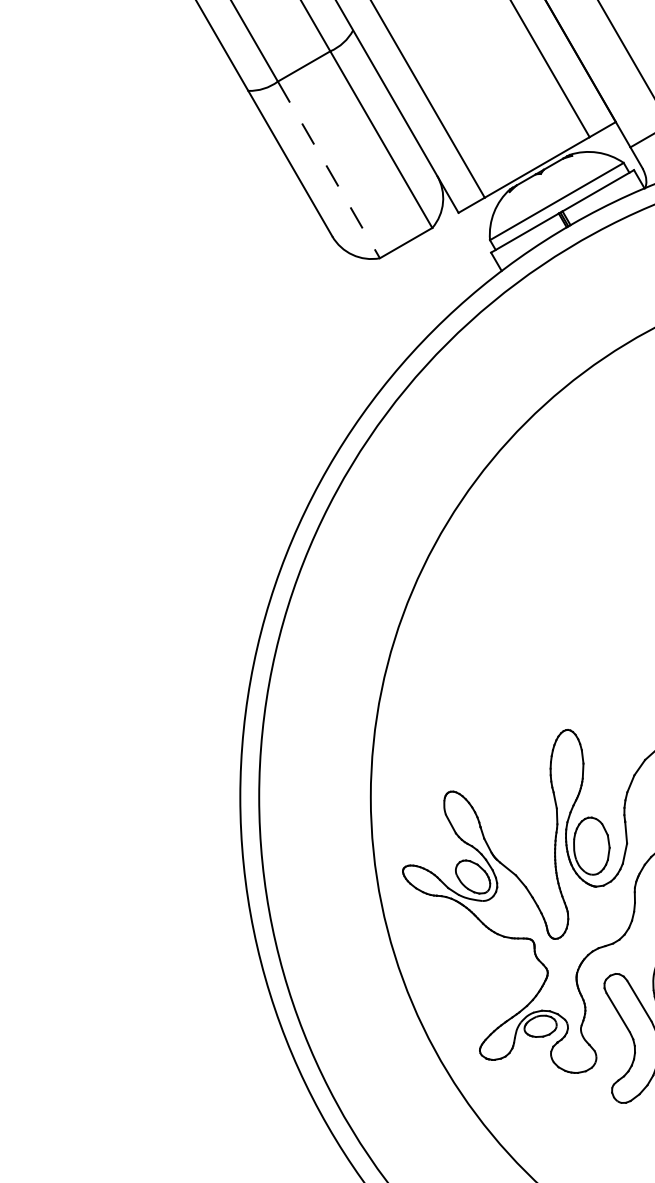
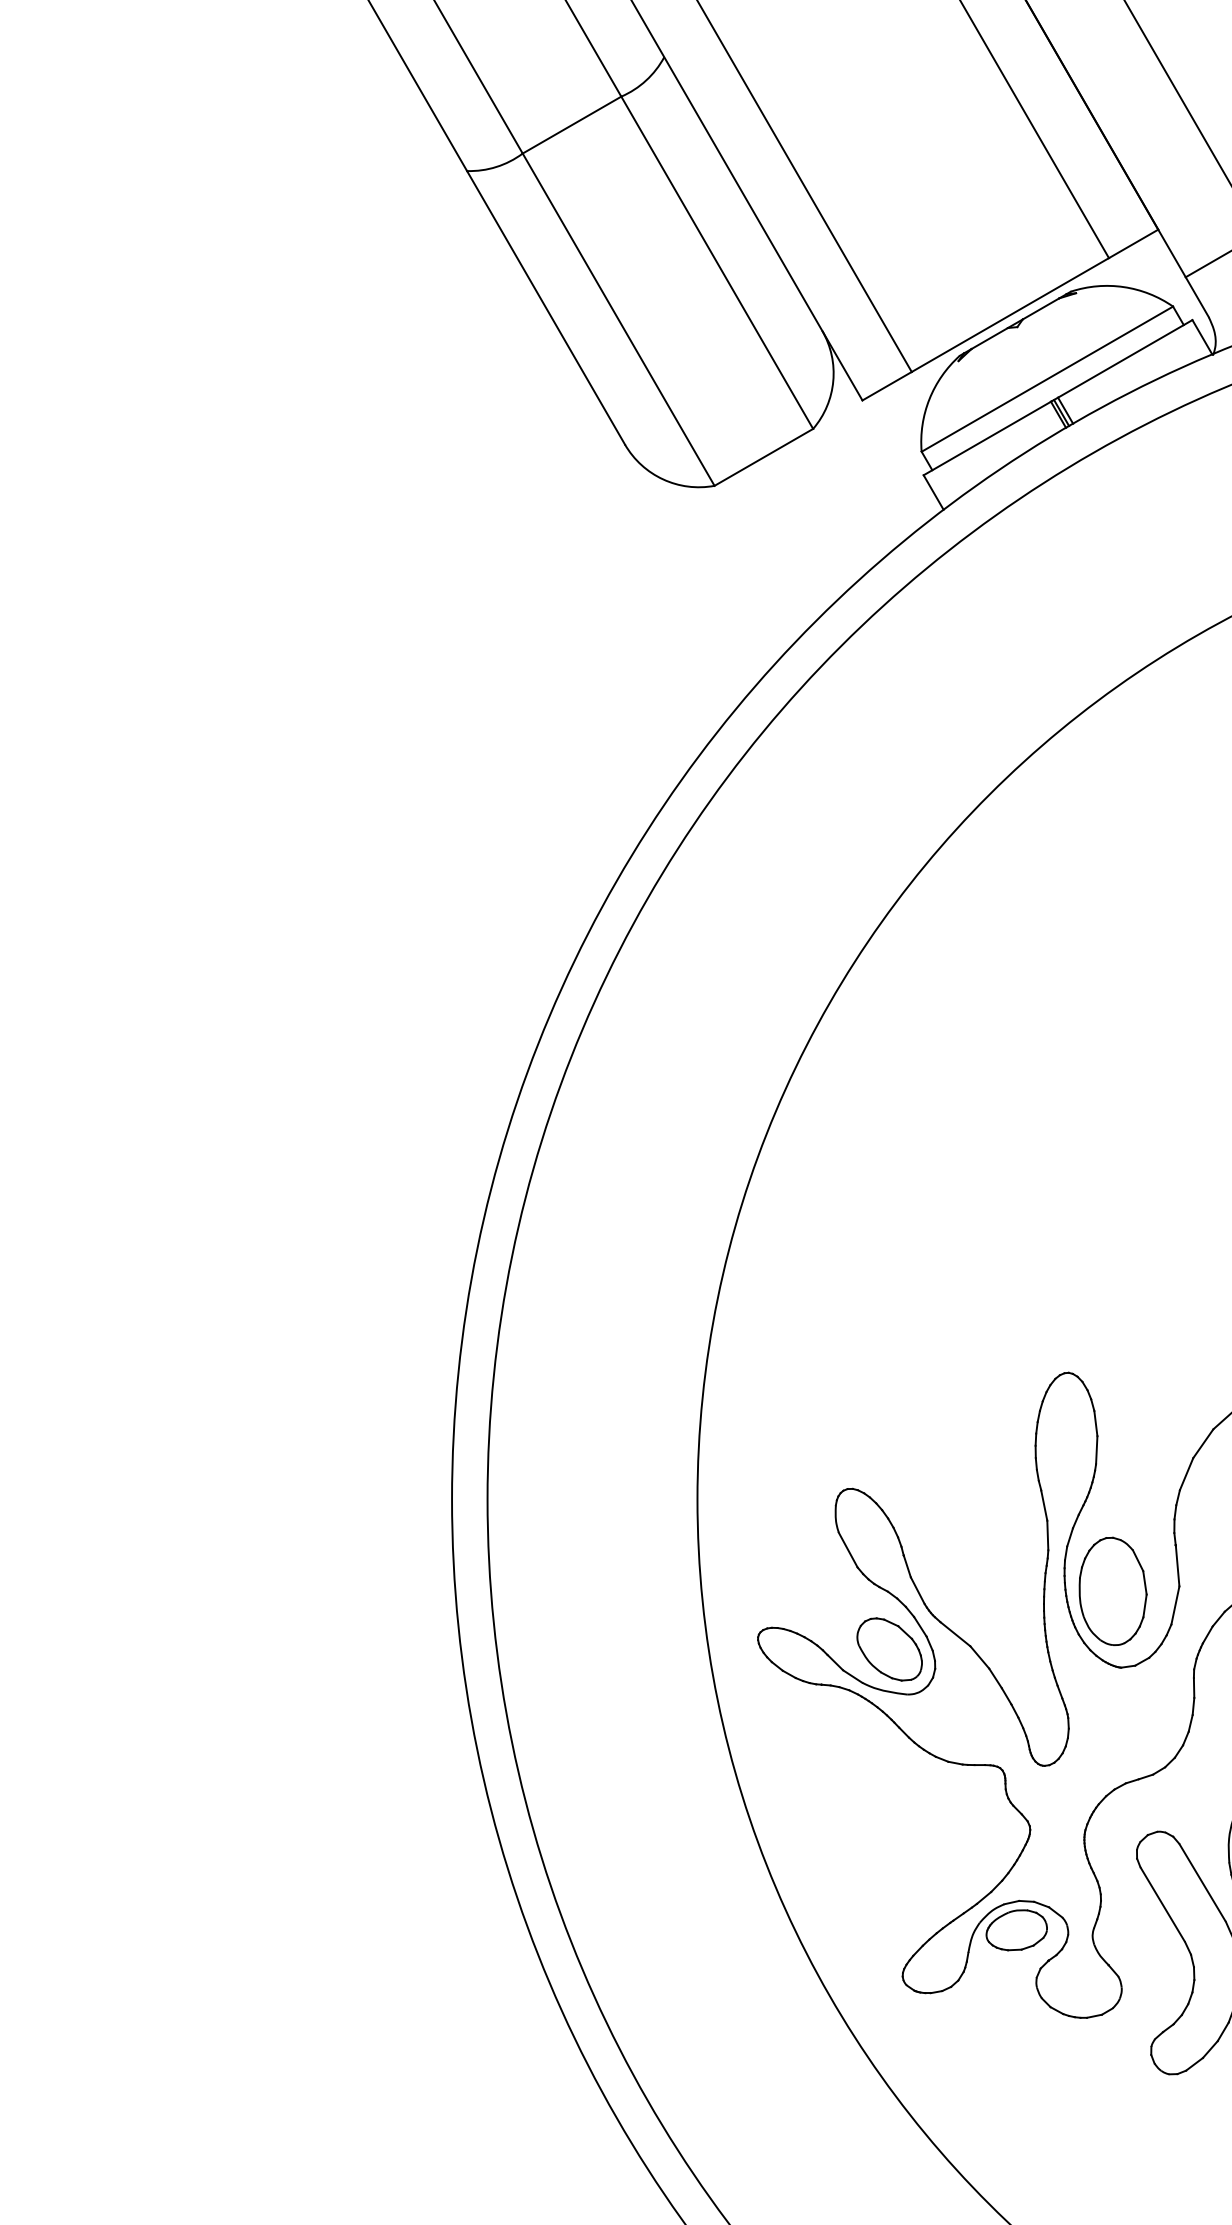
line: (329, 170) -> (619, 320), dashed -> solid

